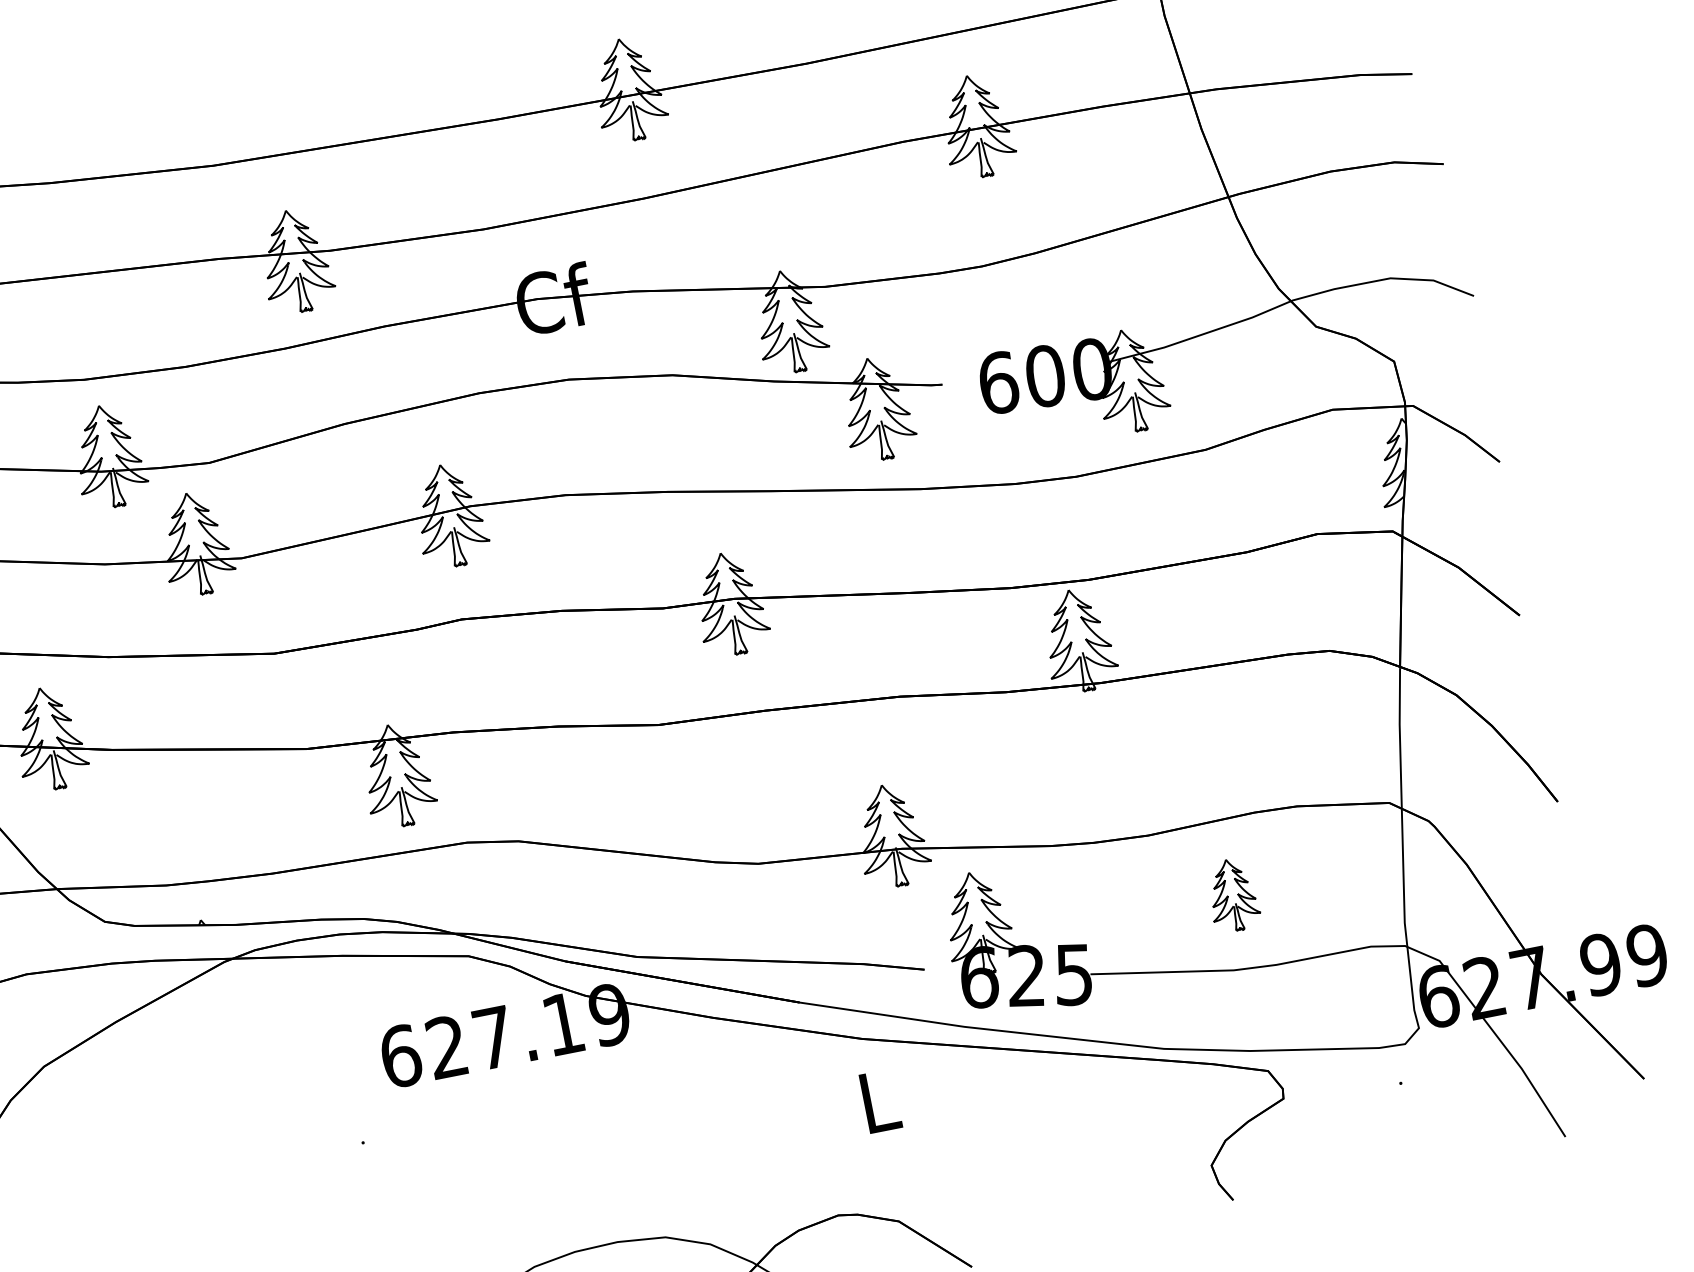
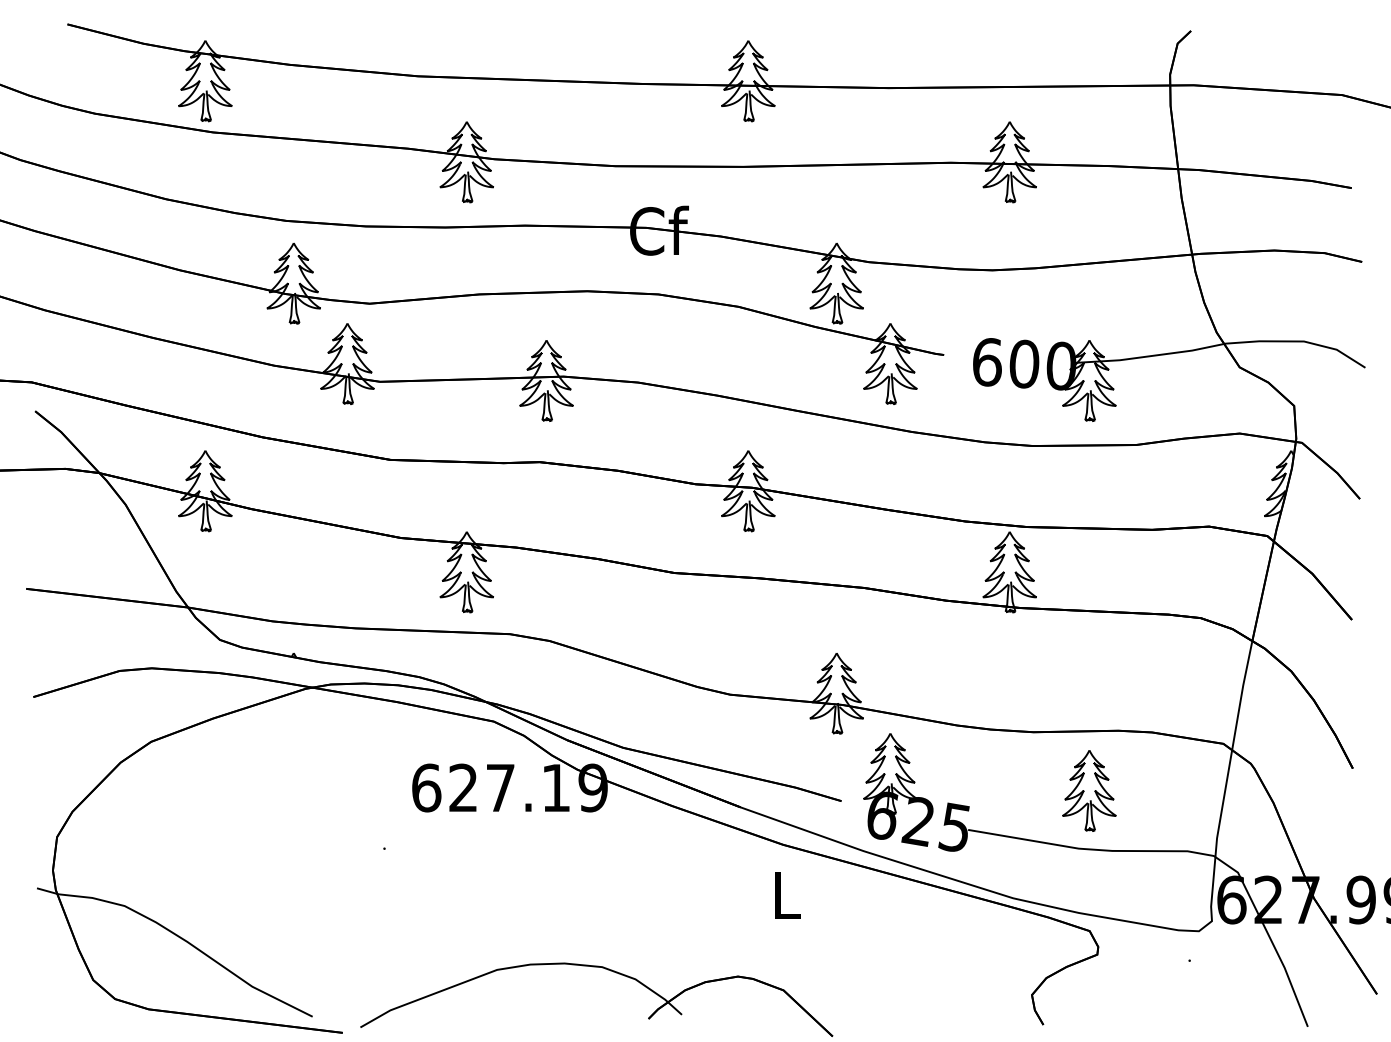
part: (1232, 894) -> (1089, 790), size x1.43

